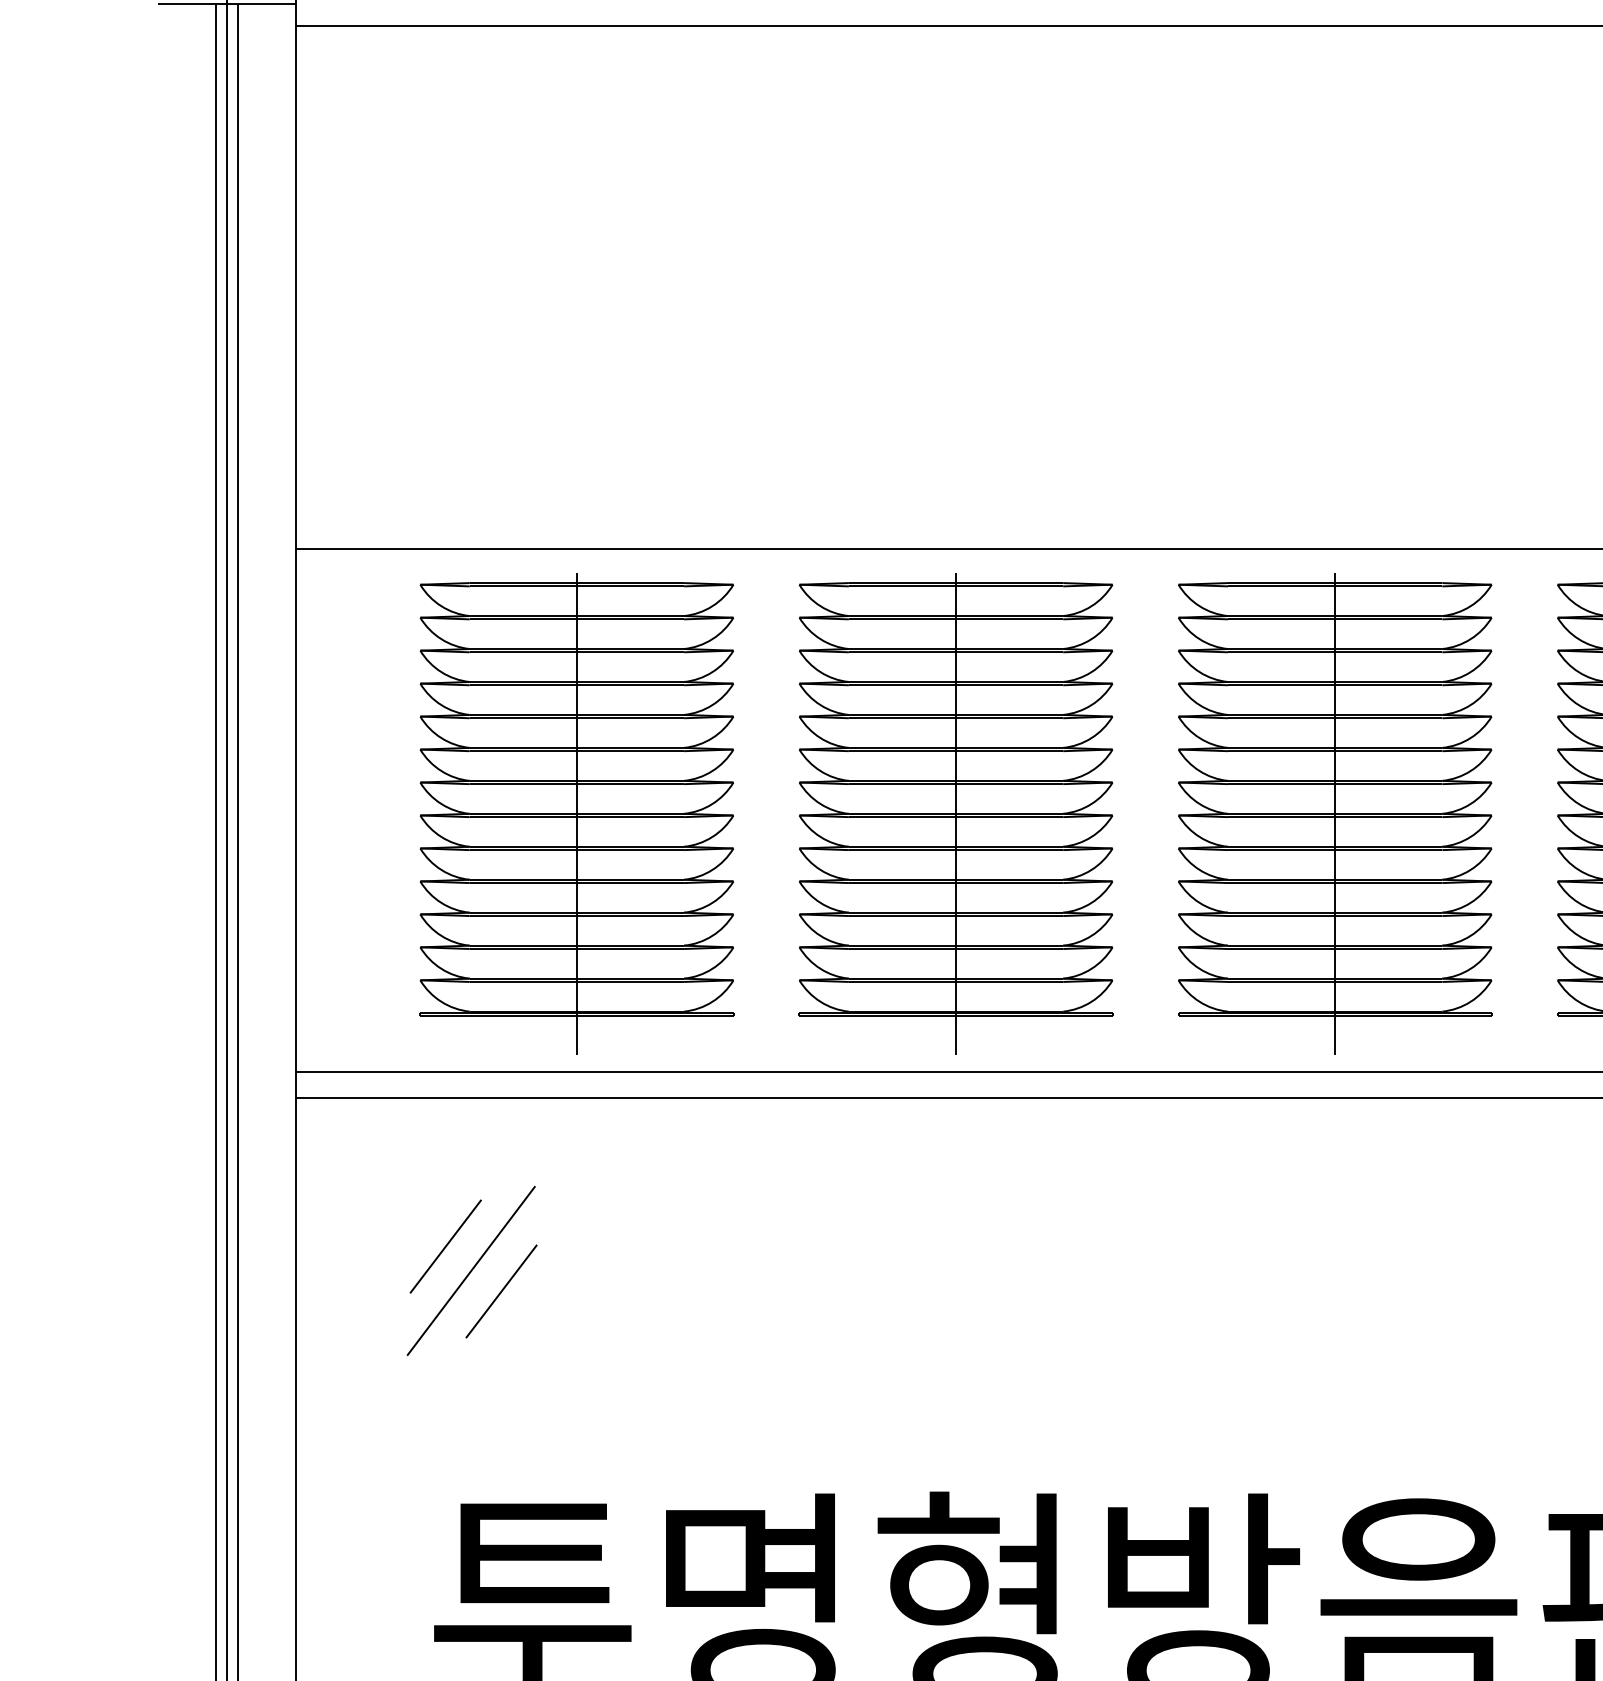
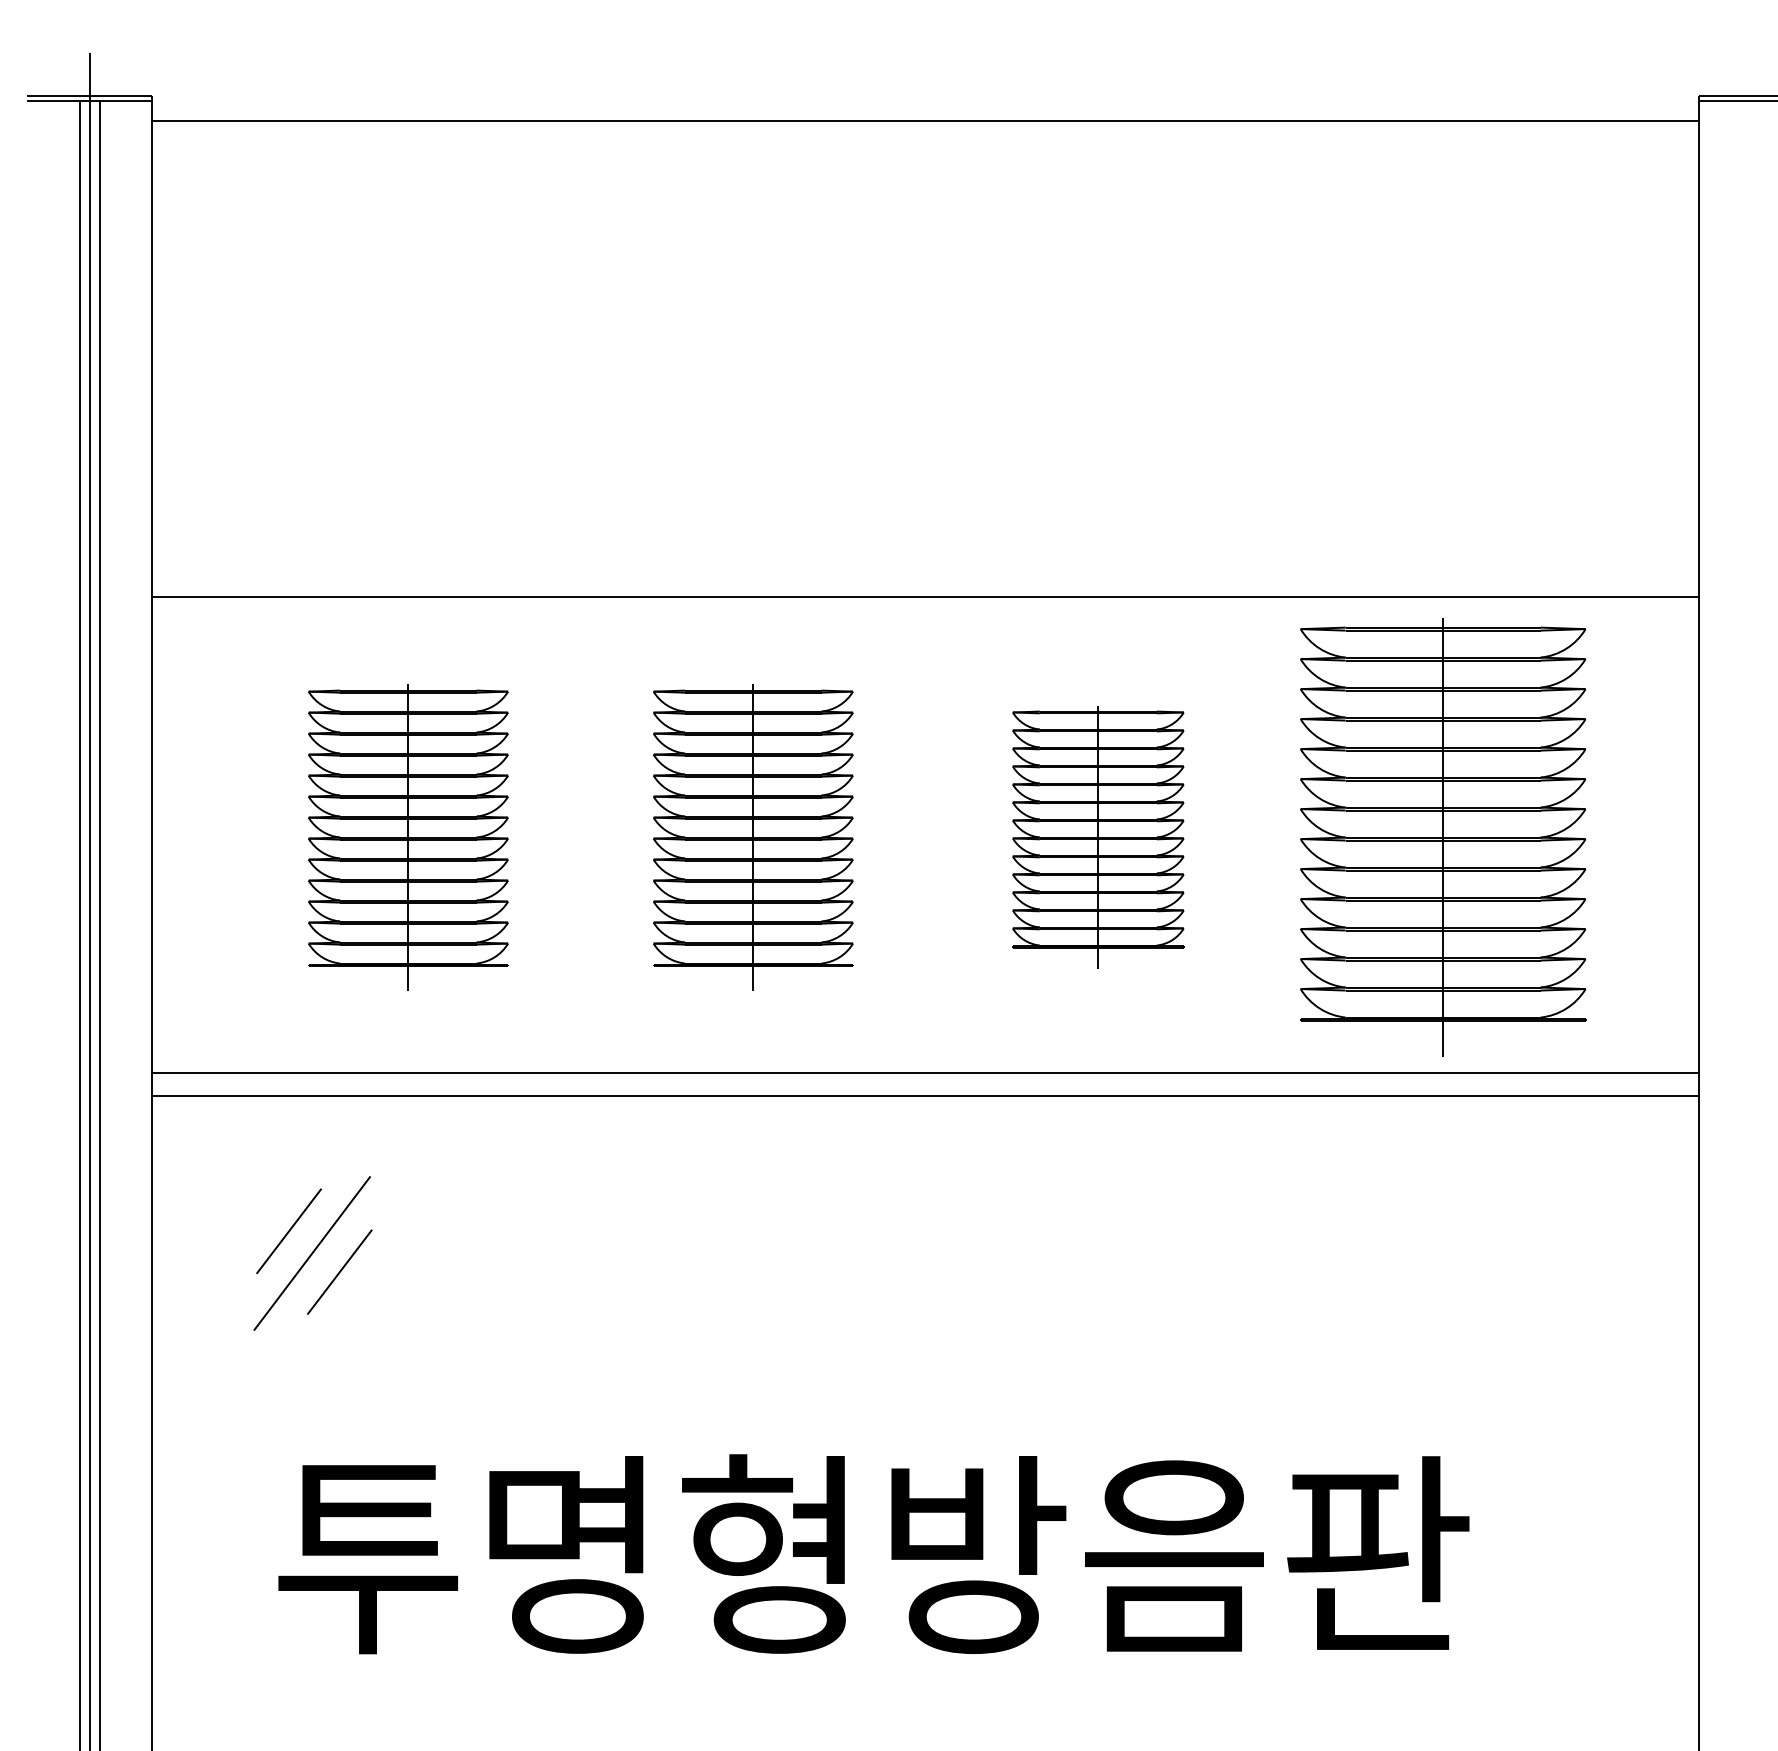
part: (577, 813) -> (408, 837), size x0.7
part: (956, 813) -> (753, 837), size x0.7
part: (1335, 813) -> (1098, 837), size x0.6

